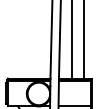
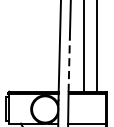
line: (59, 55) -> (69, 64), solid -> dashed

